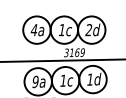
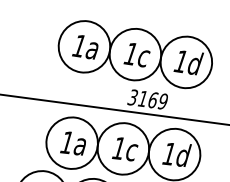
text: (88, 29) -> (180, 60), 2d -> 1d
text: (33, 30) -> (77, 46), 4a -> 1a
text: (35, 81) -> (67, 141), 9a -> 1a

